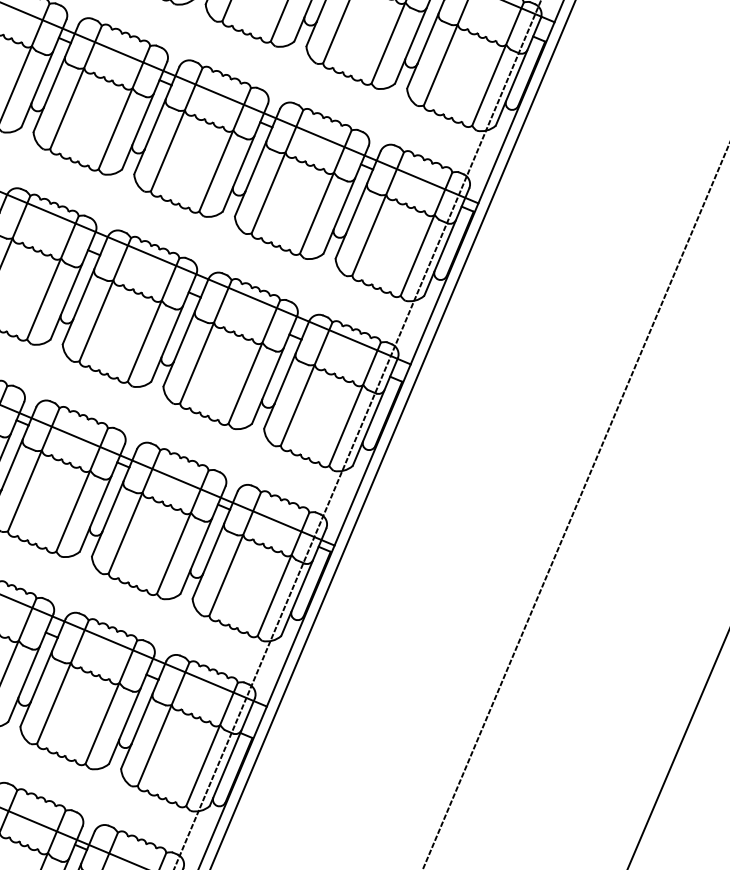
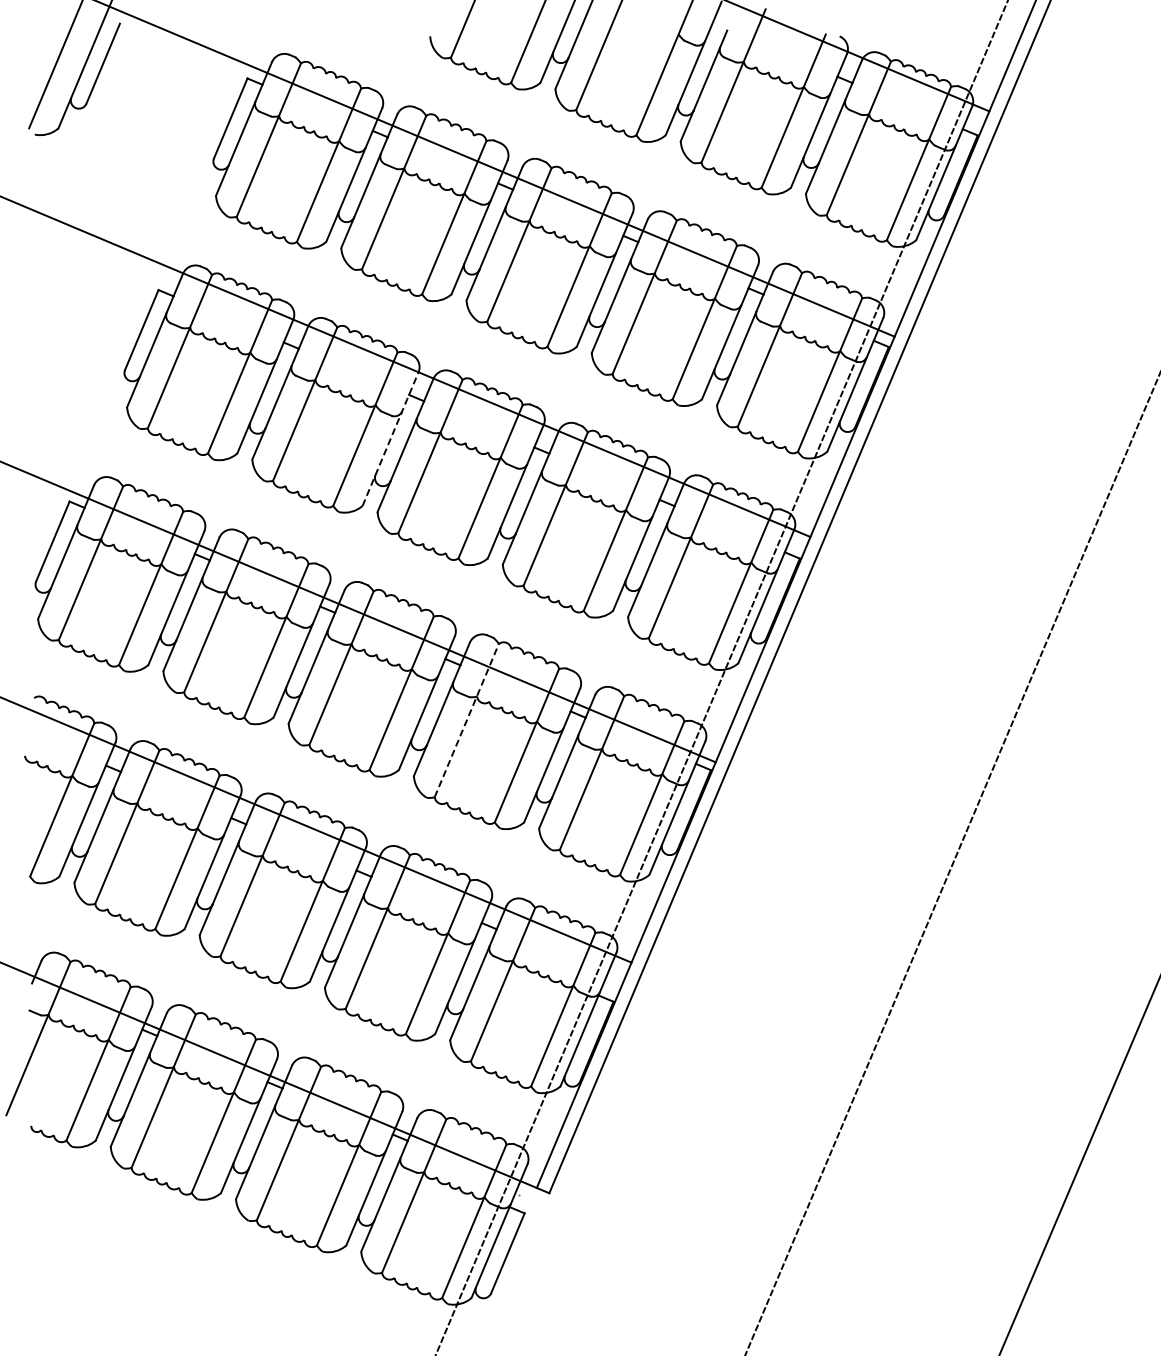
line: (73, 285) -> (390, 438), solid -> dashed
line: (134, 511) -> (466, 720), solid -> dashed

